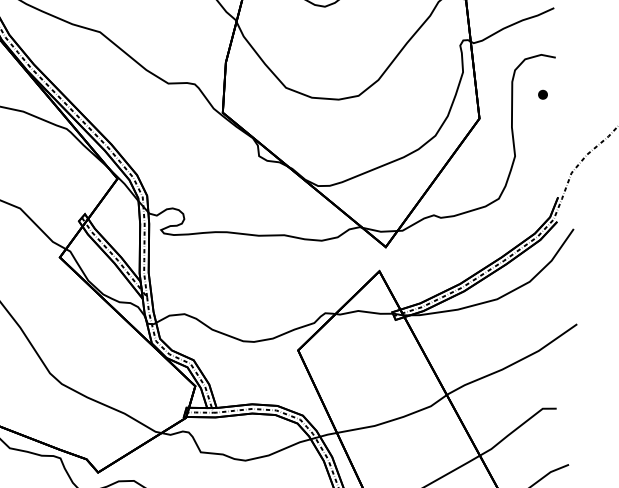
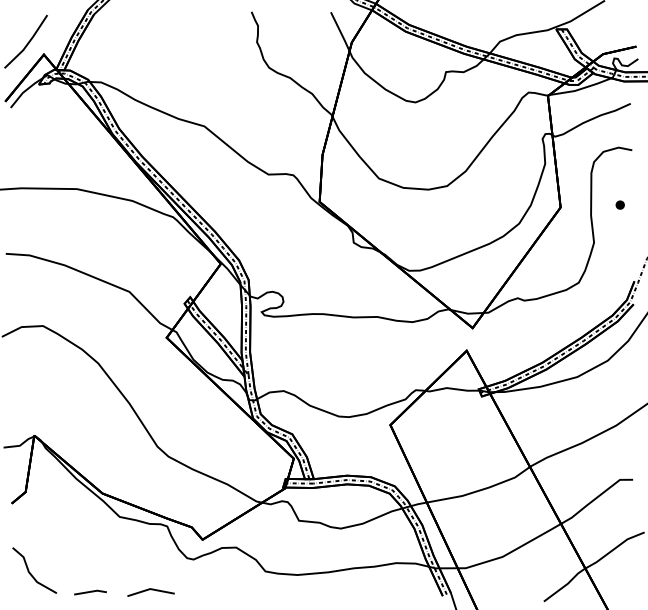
part: (542, 94) -> (619, 204), moved

